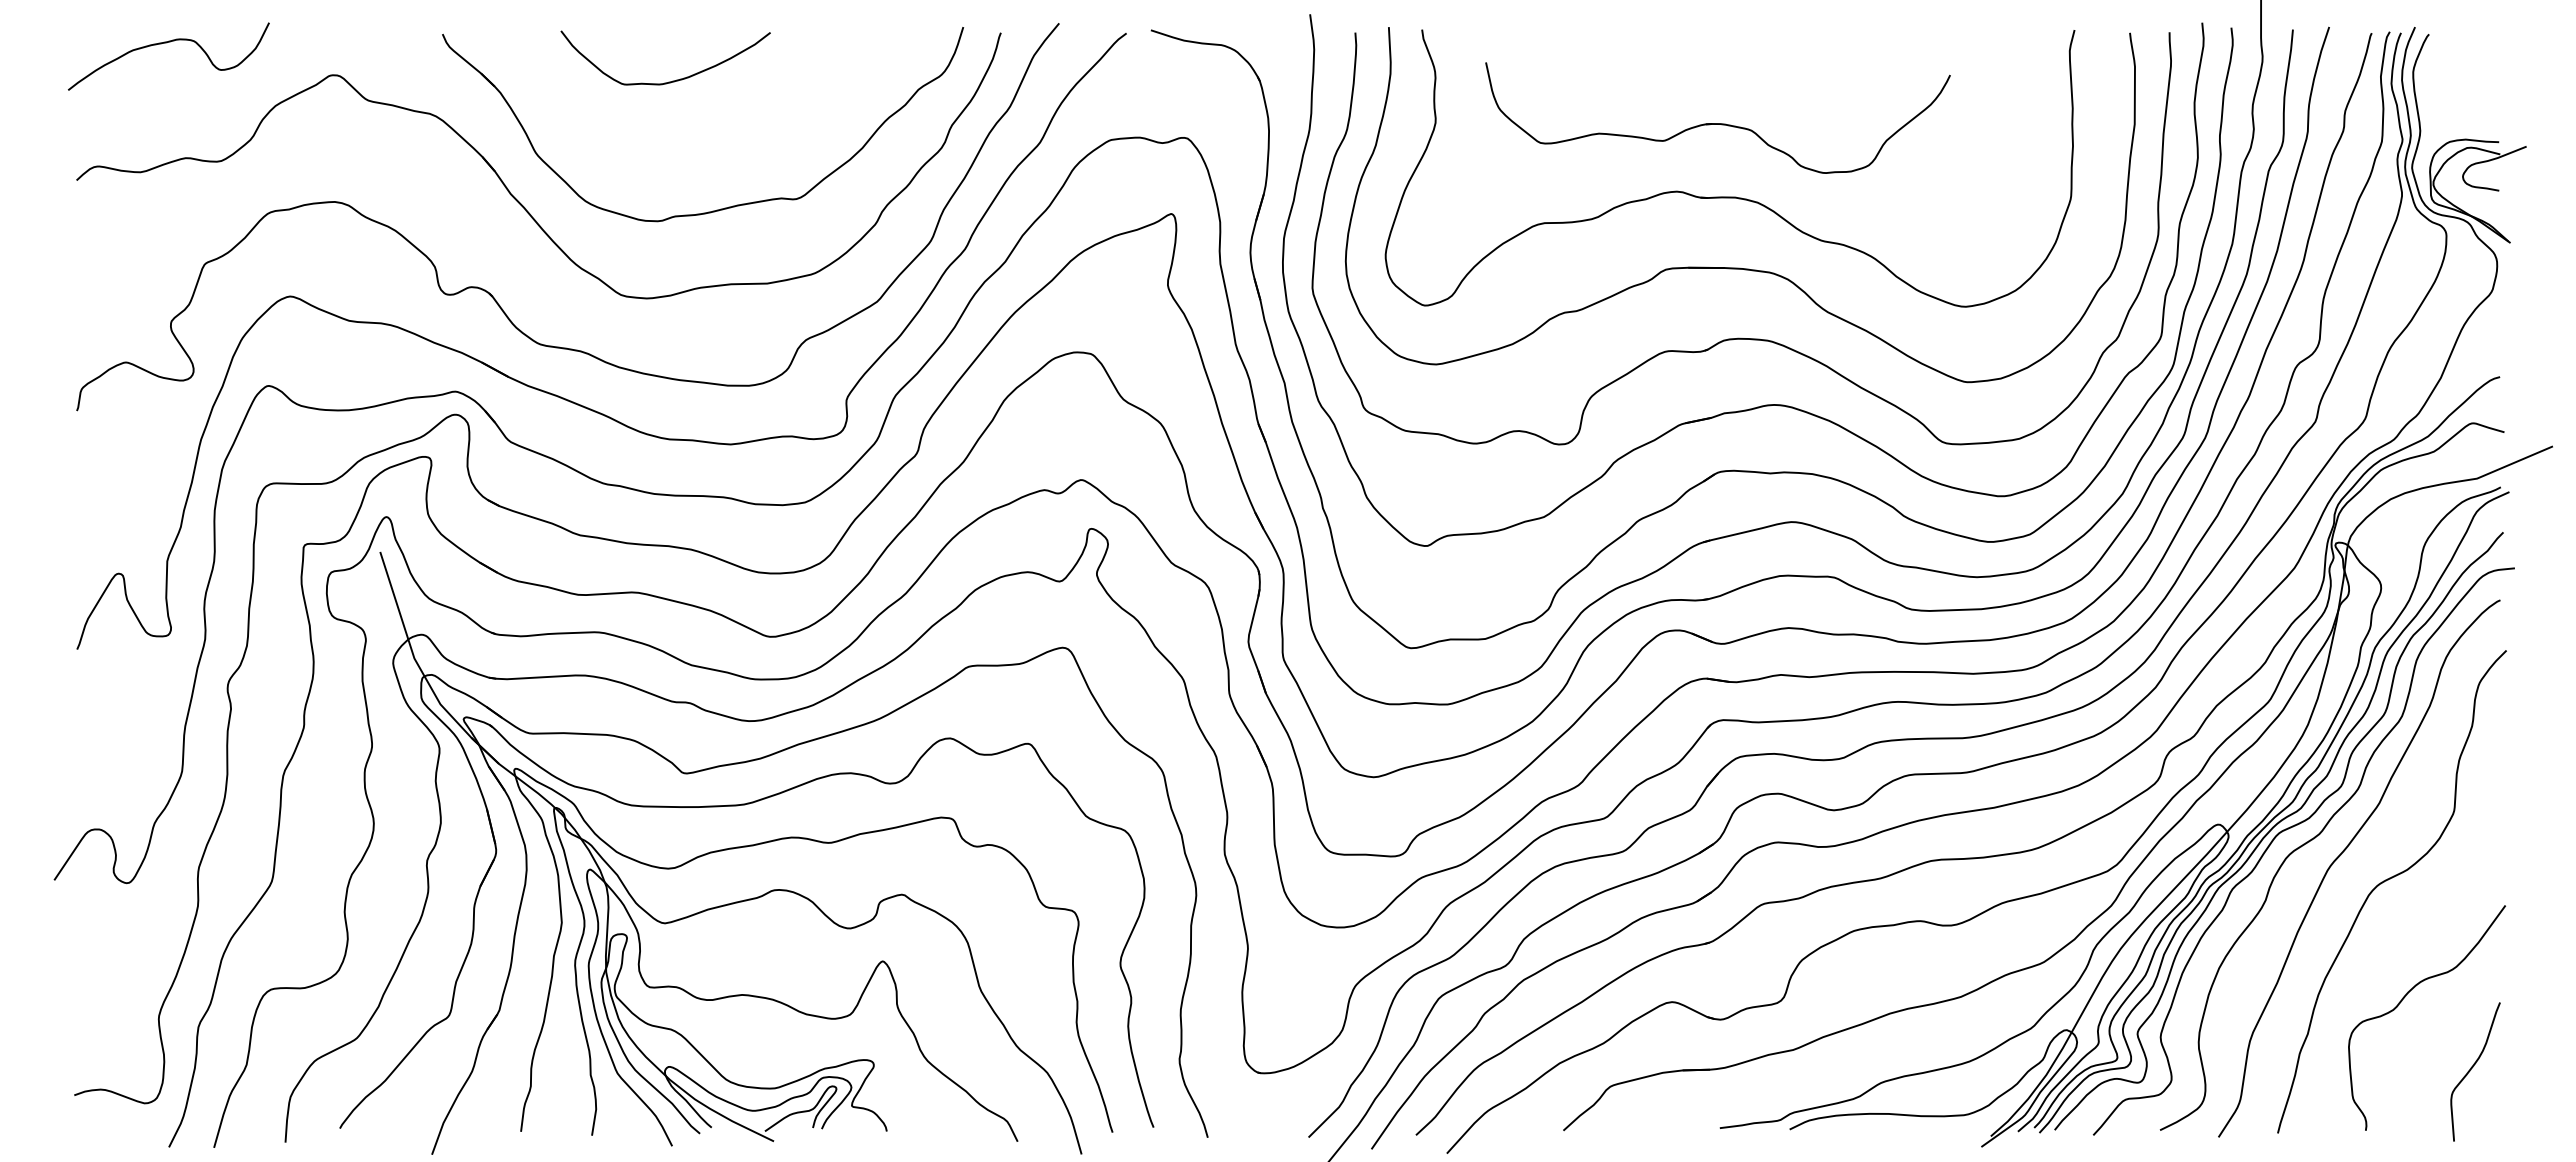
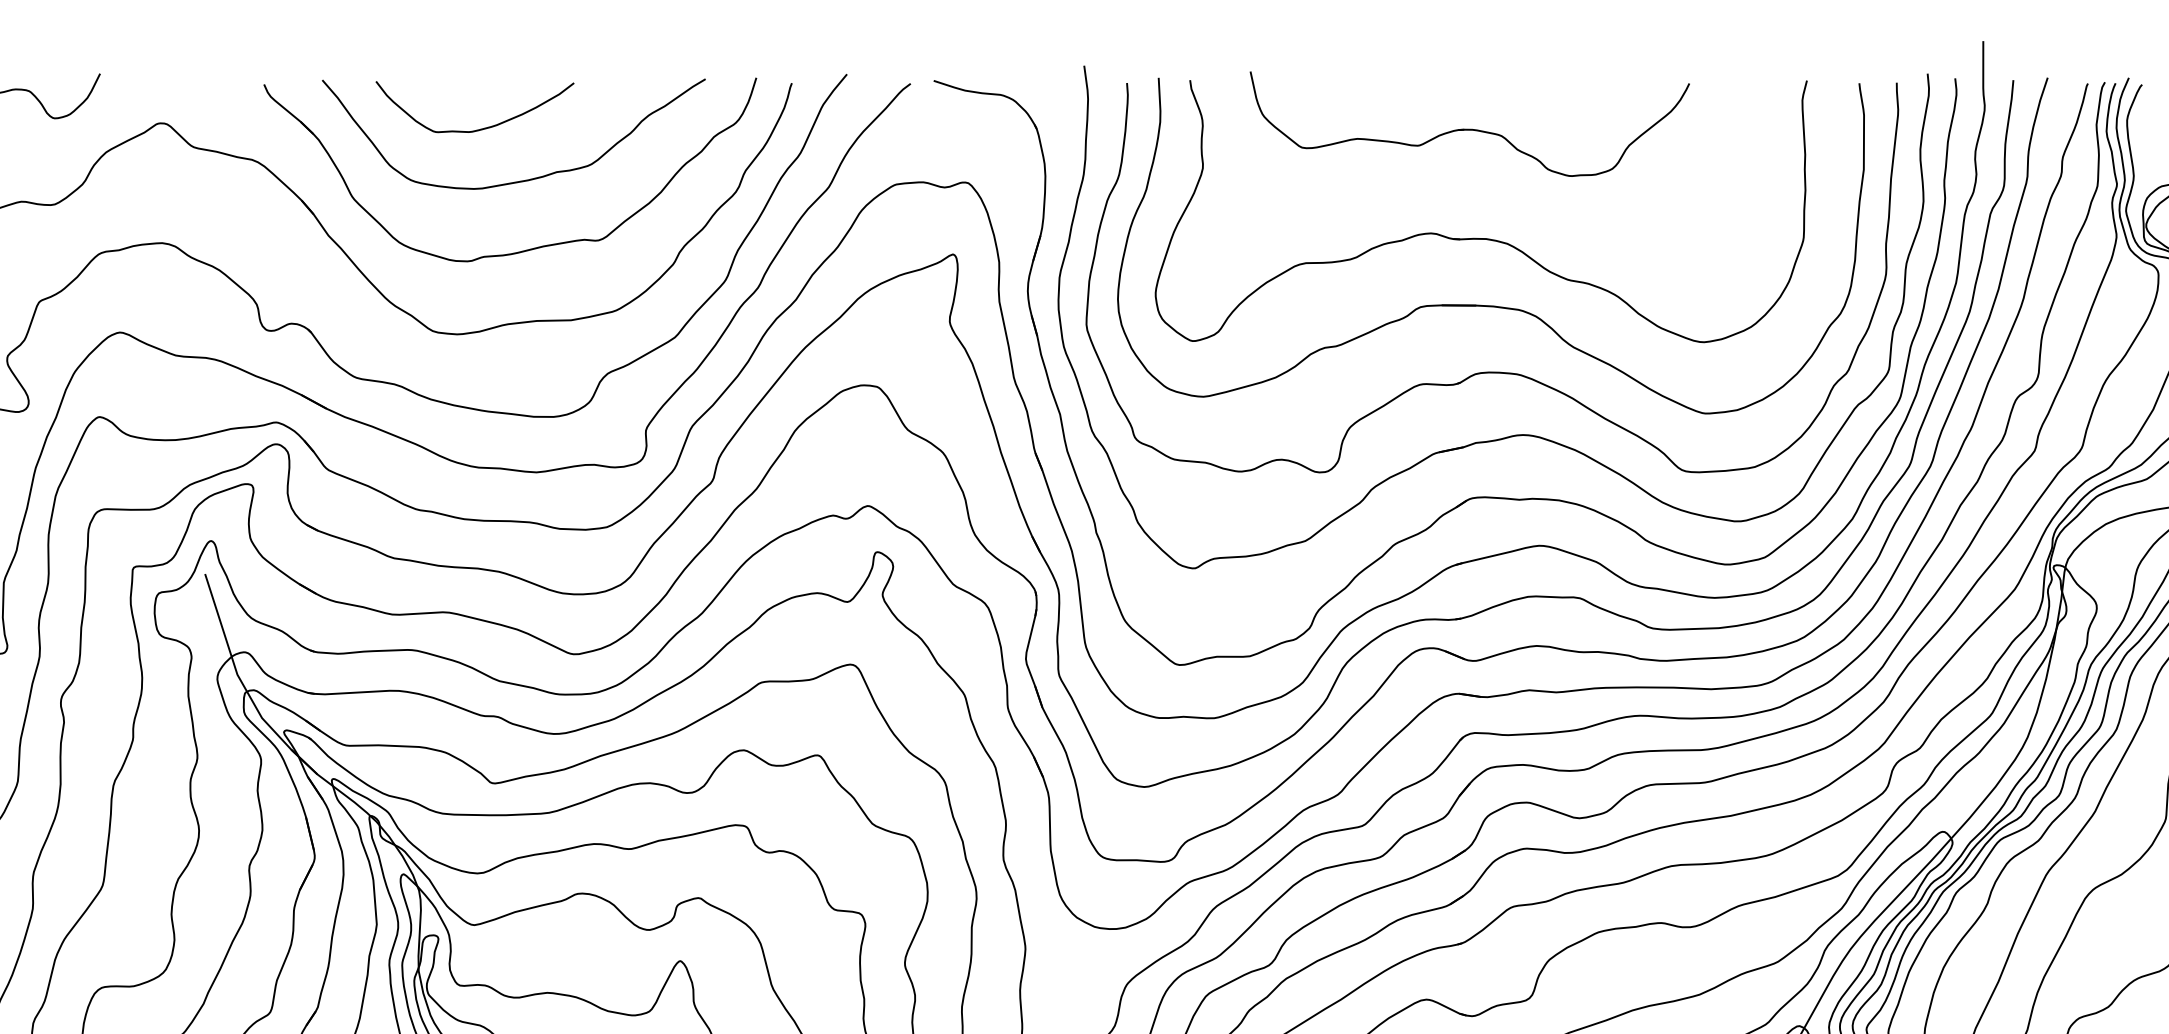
part: (1717, 117) -> (1469, 123), moved
curve: (715, 135) -> (522, 180), added

